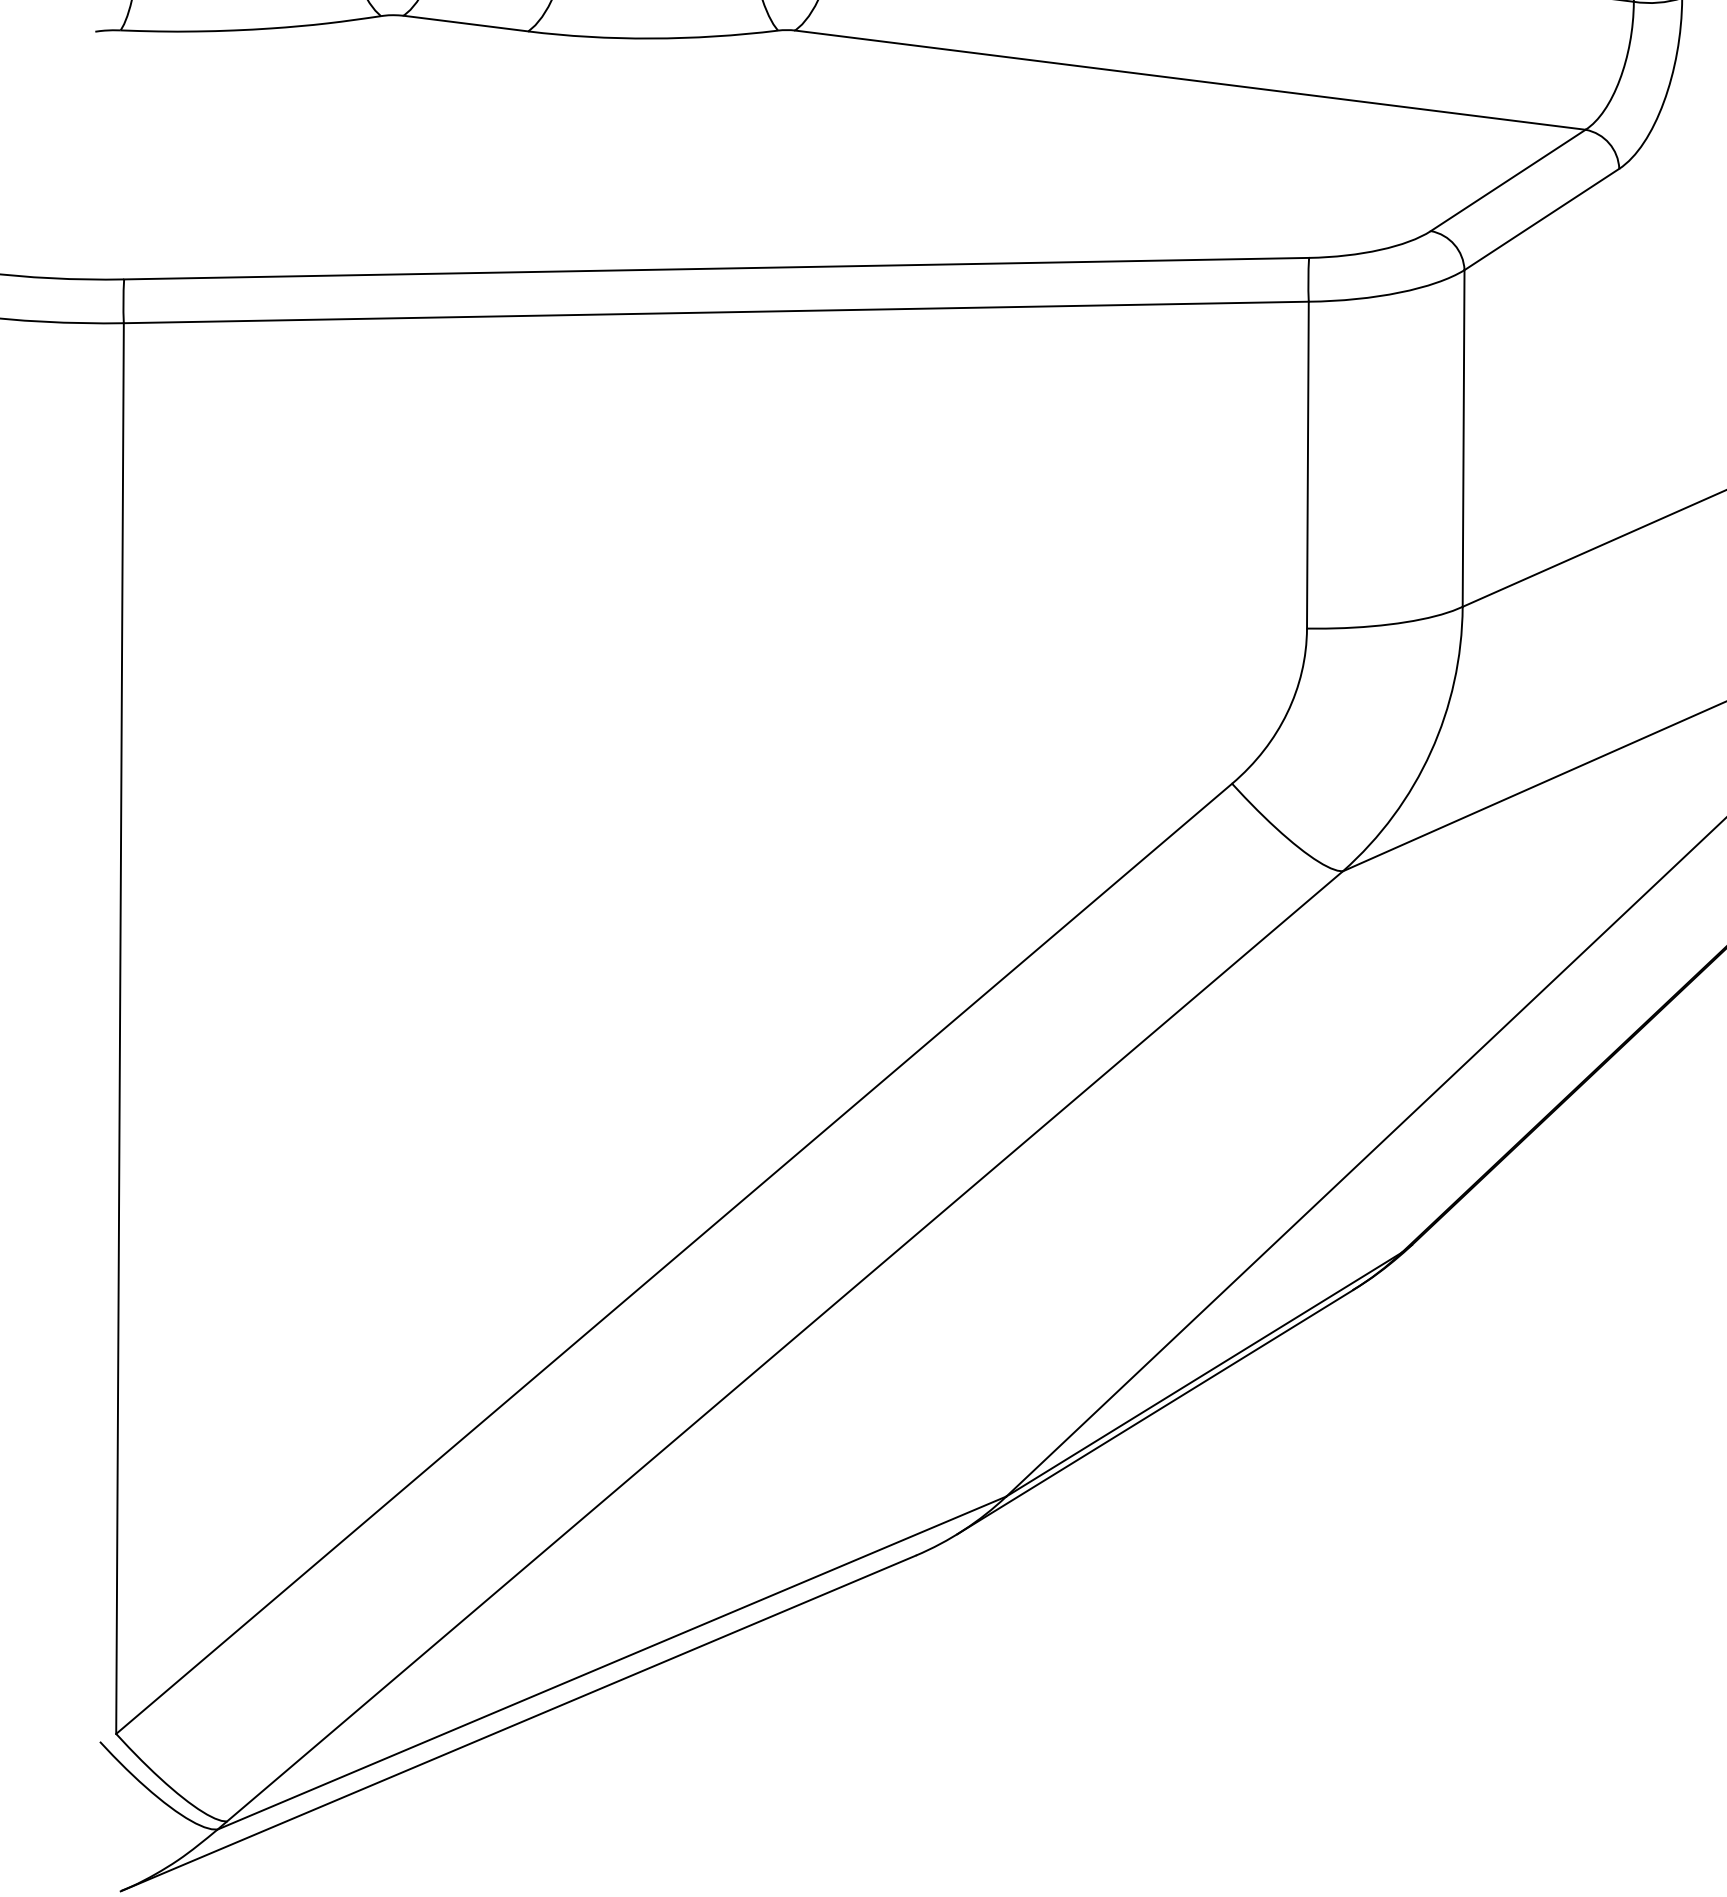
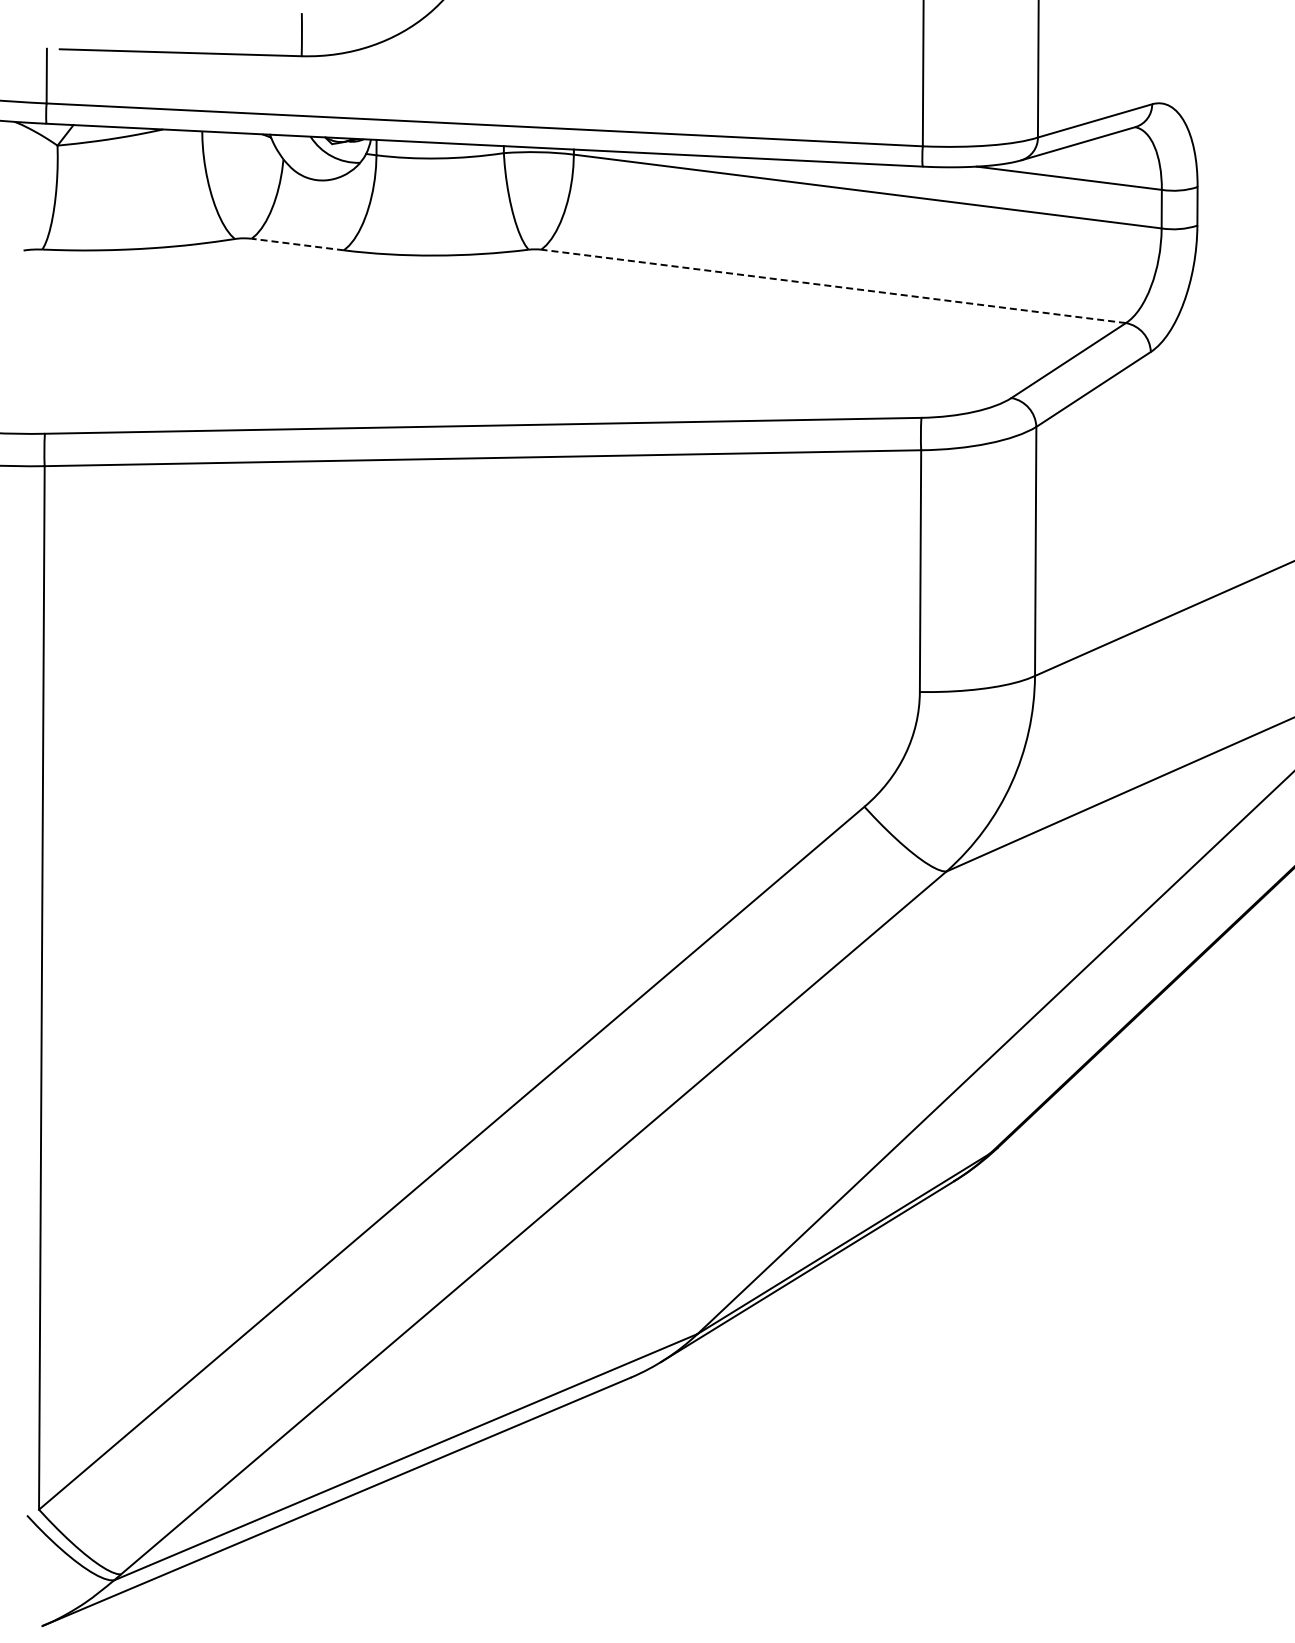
line: (465, 23) -> (297, 244), solid -> dashed
line: (1190, 80) -> (833, 286), solid -> dashed

